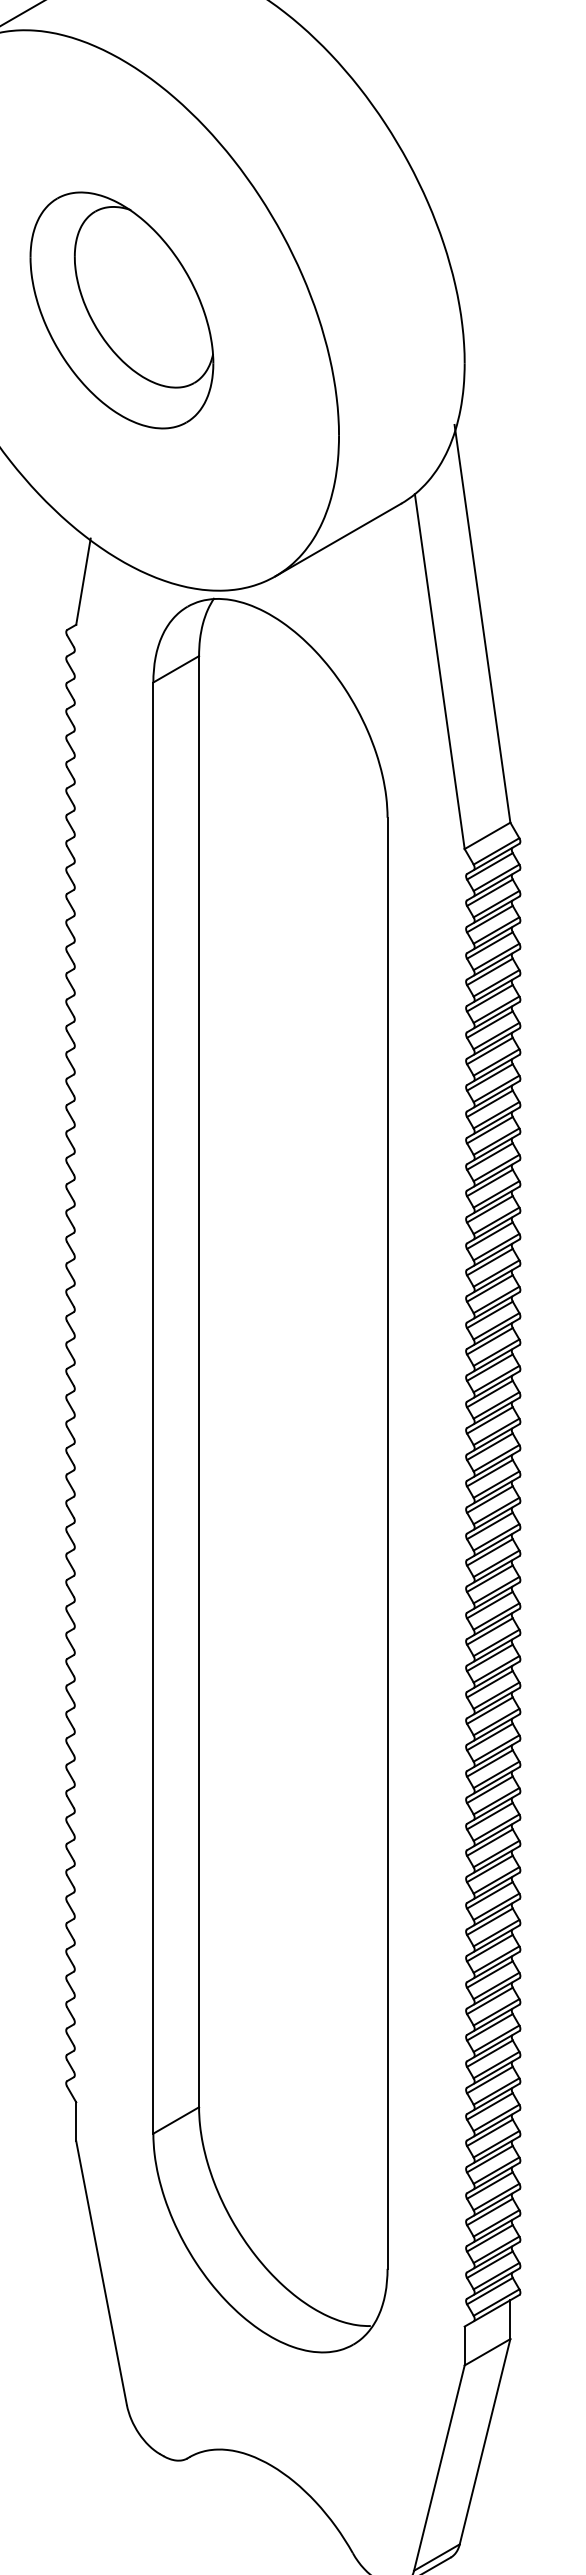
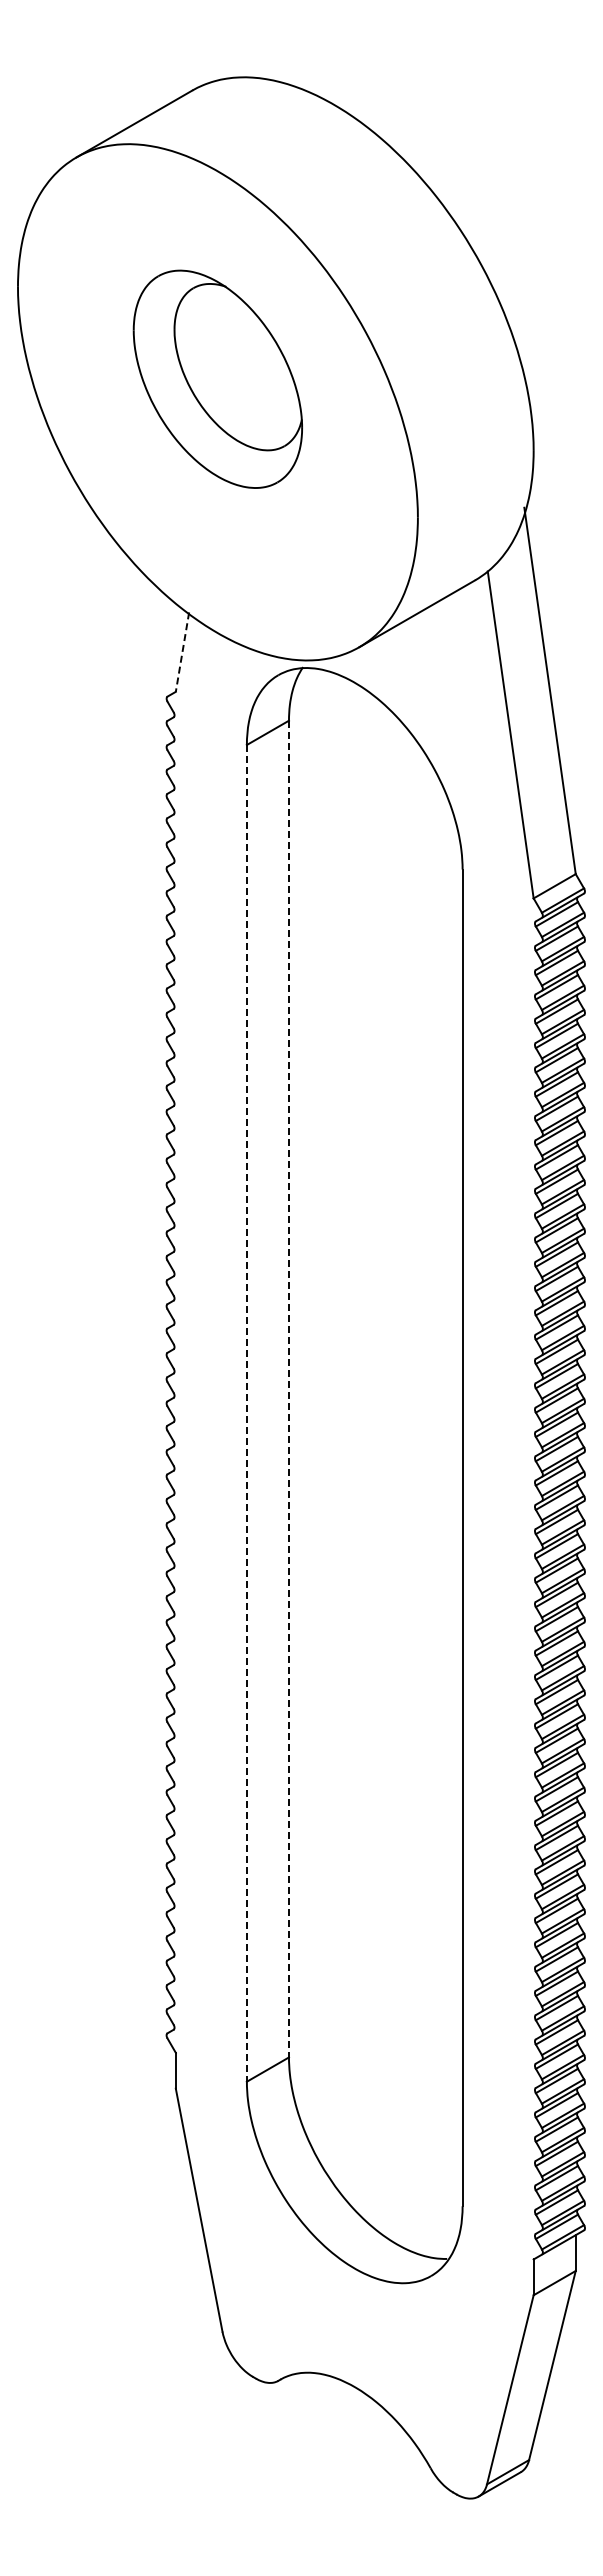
part: (121, 309) -> (217, 378), moved
line: (83, 582) -> (182, 652), solid -> dashed
line: (198, 1382) -> (288, 1389), solid -> dashed
line: (152, 1408) -> (246, 1413), solid -> dashed

